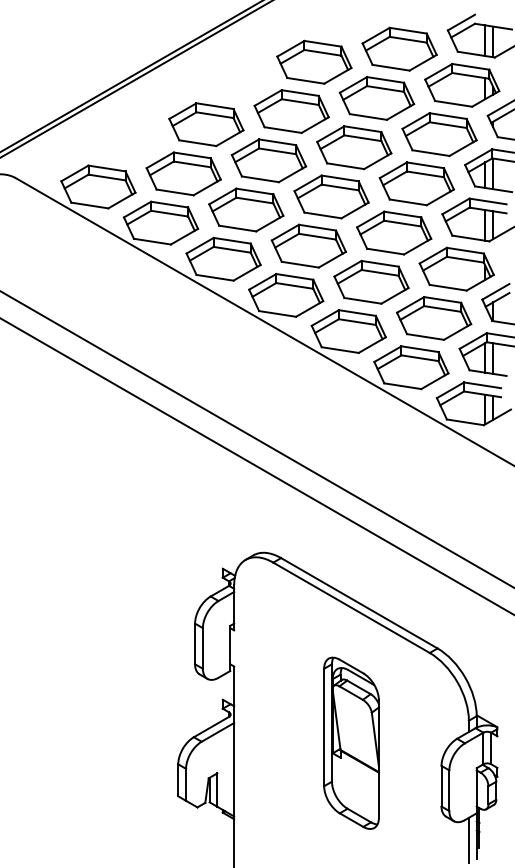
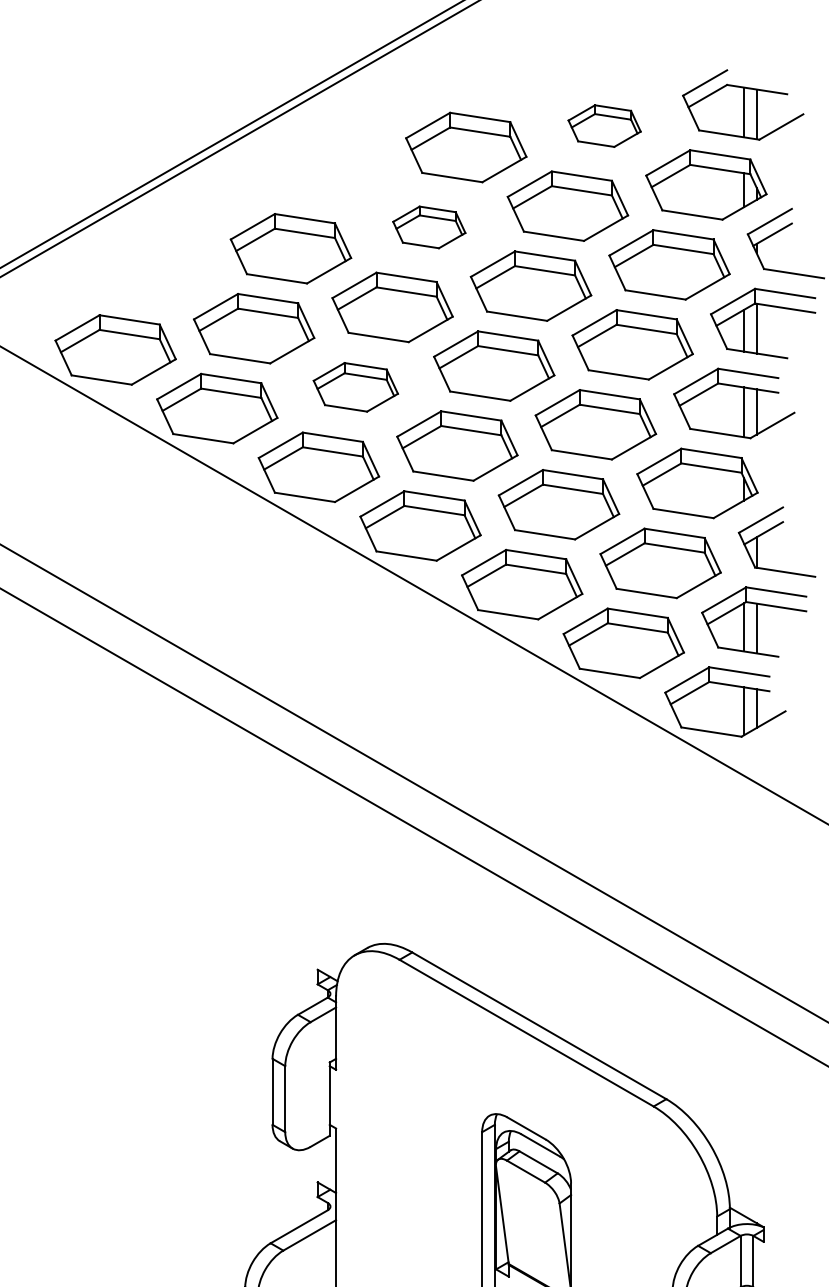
part: (399, 48) -> (604, 125), size x0.6
part: (291, 111) -> (429, 227), size x0.6
part: (246, 209) -> (356, 386), size x0.7

